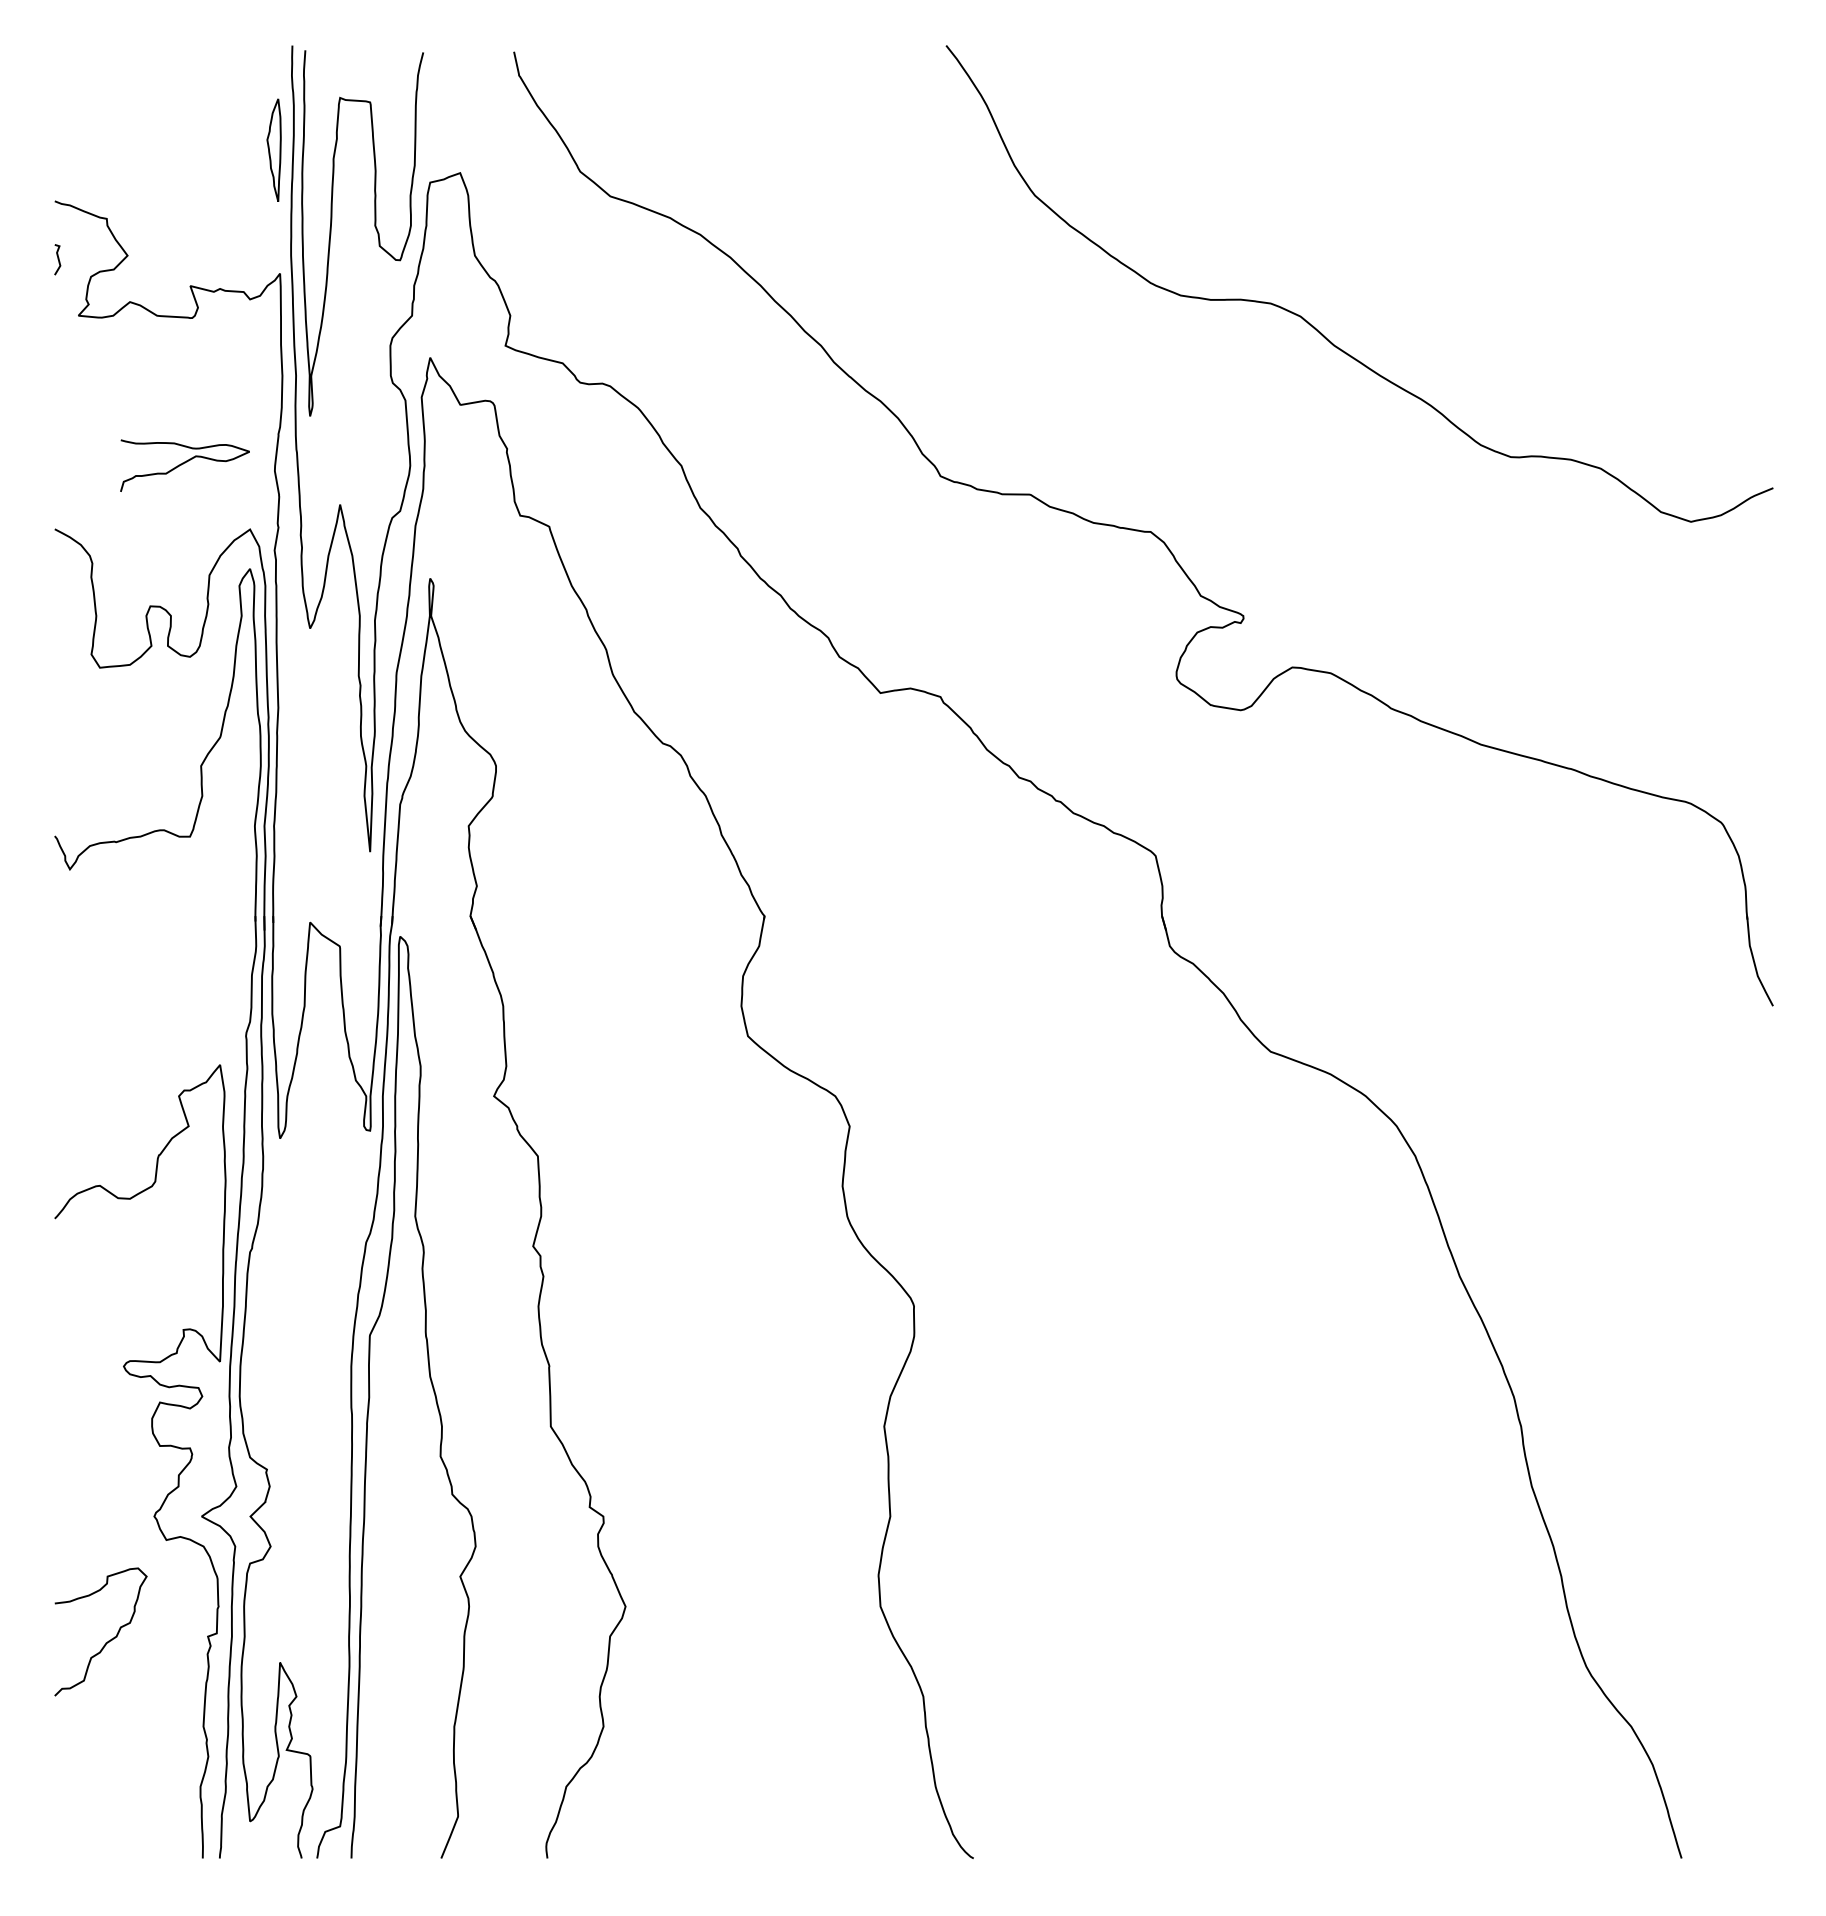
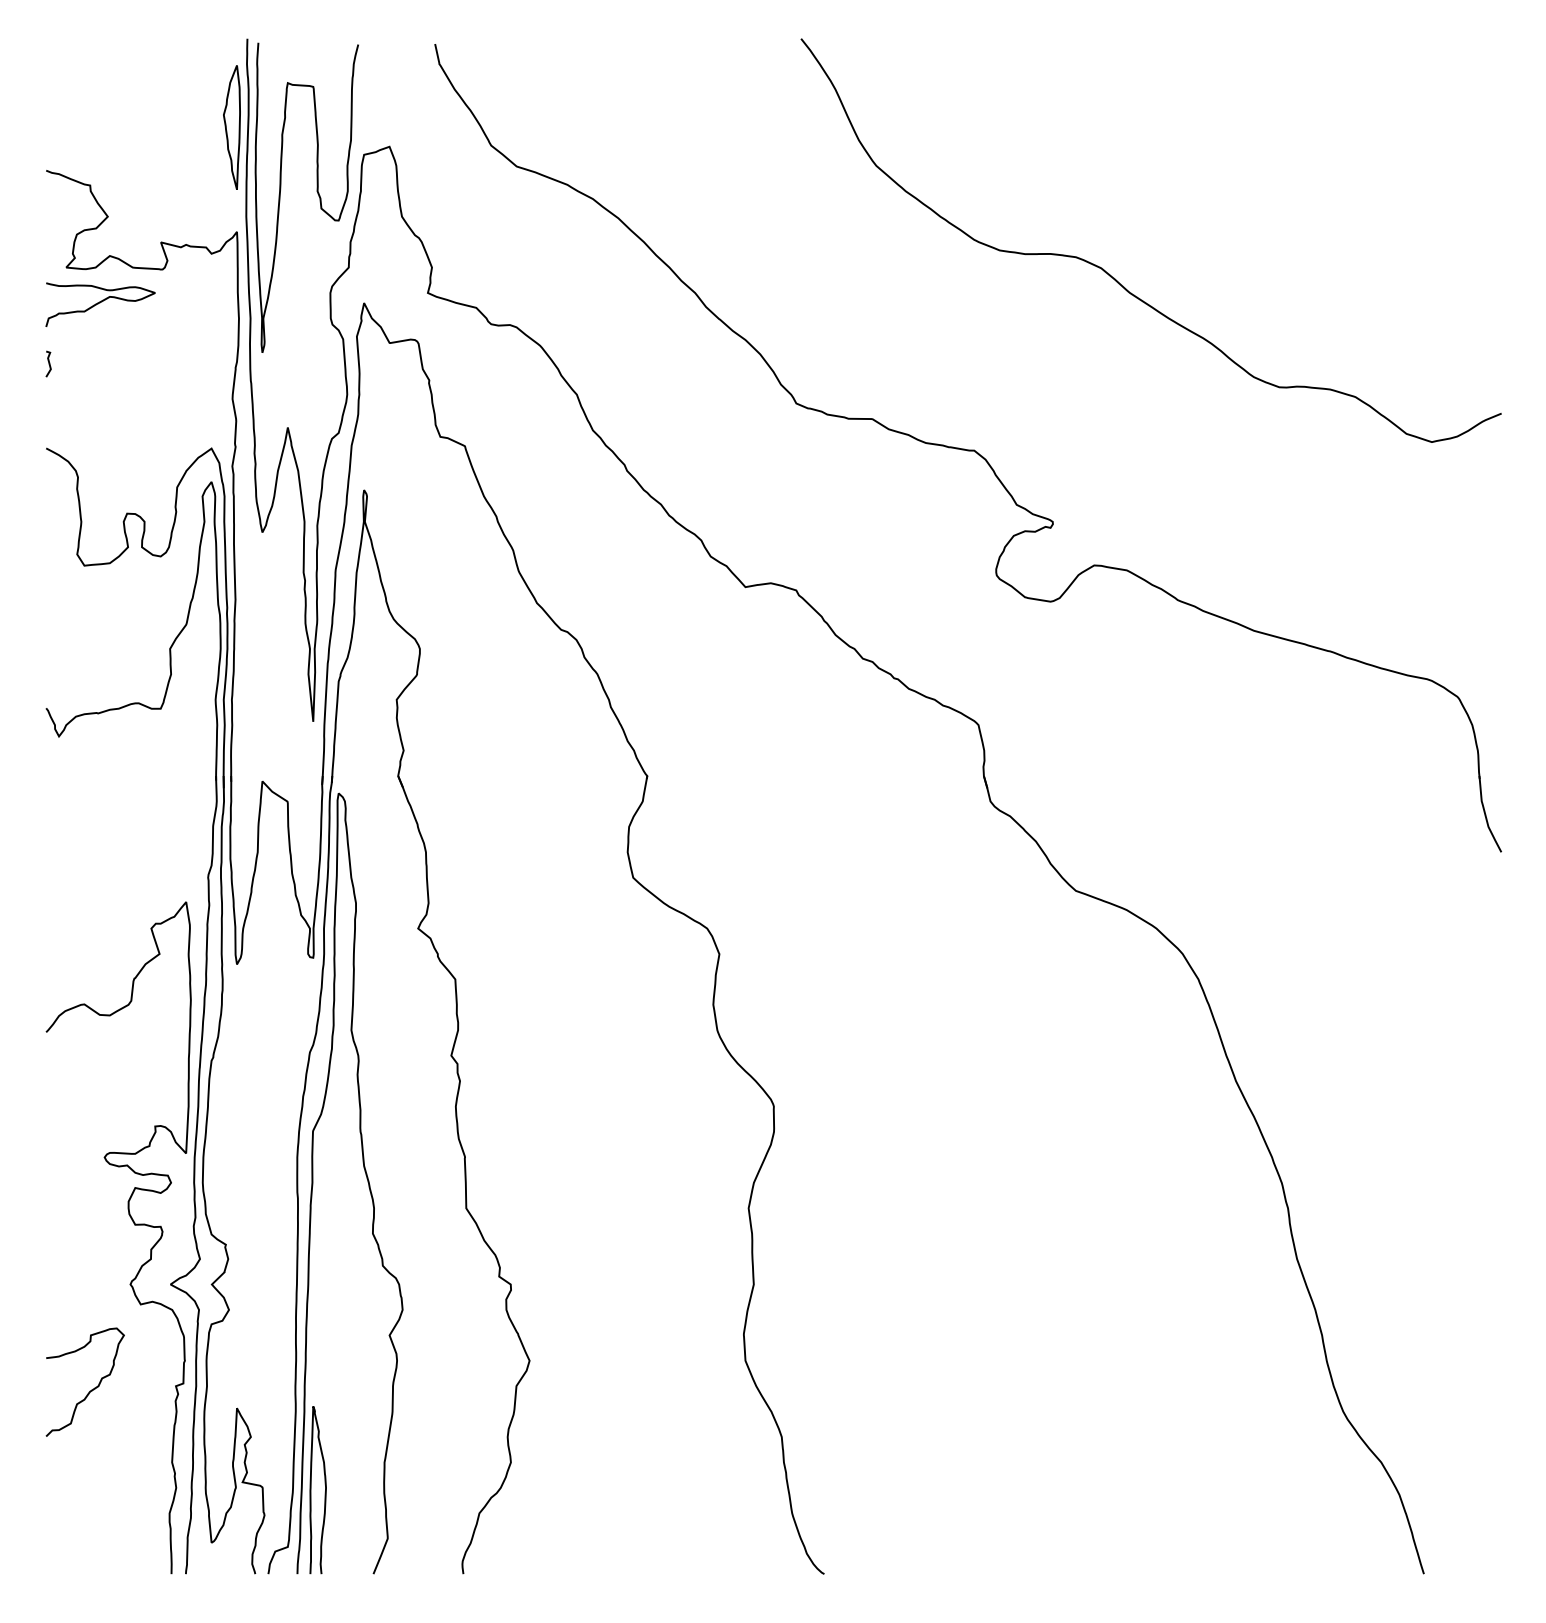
part: (273, 149) -> (231, 126), size x1.43
line: (57, 259) -> (48, 363), moved
curve: (183, 464) -> (99, 303), moved
curve: (367, 1759) -> (311, 1490), added

